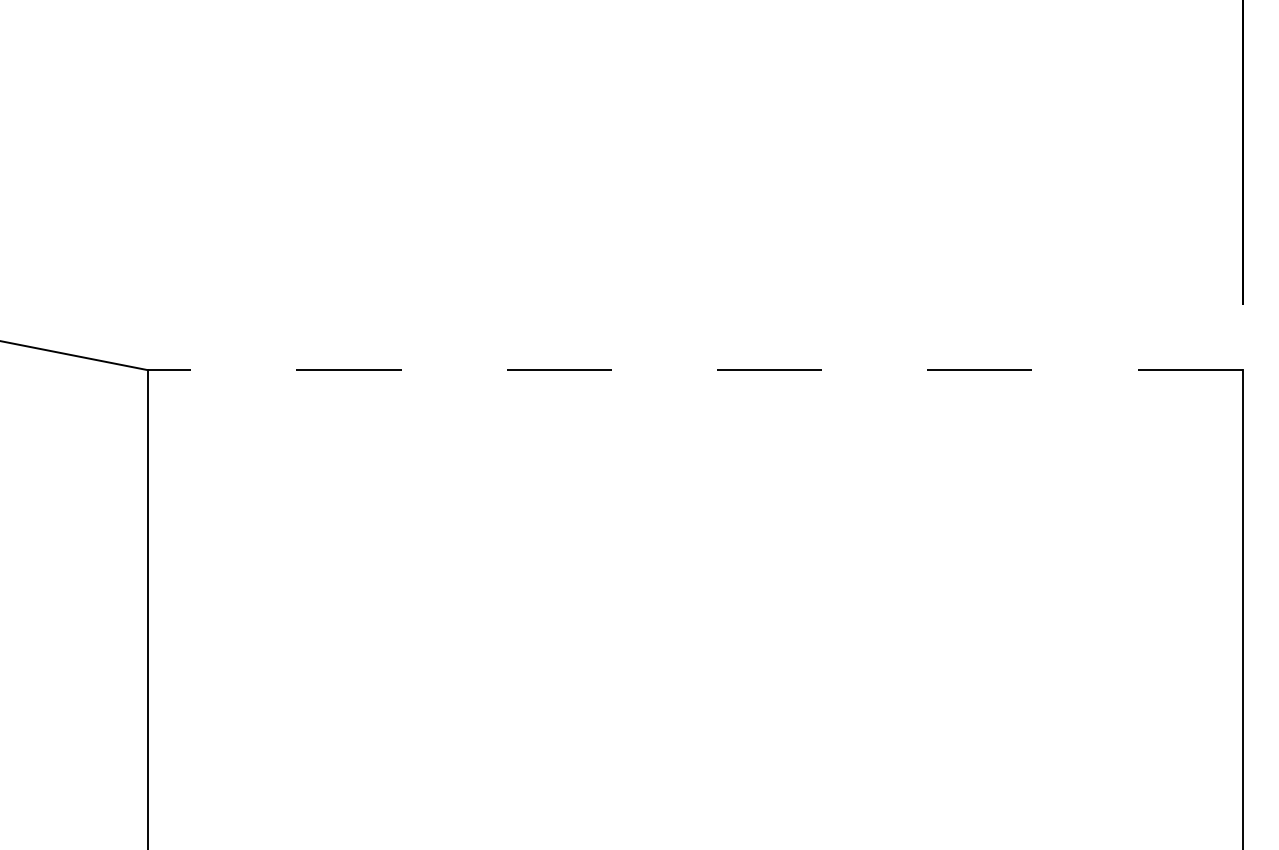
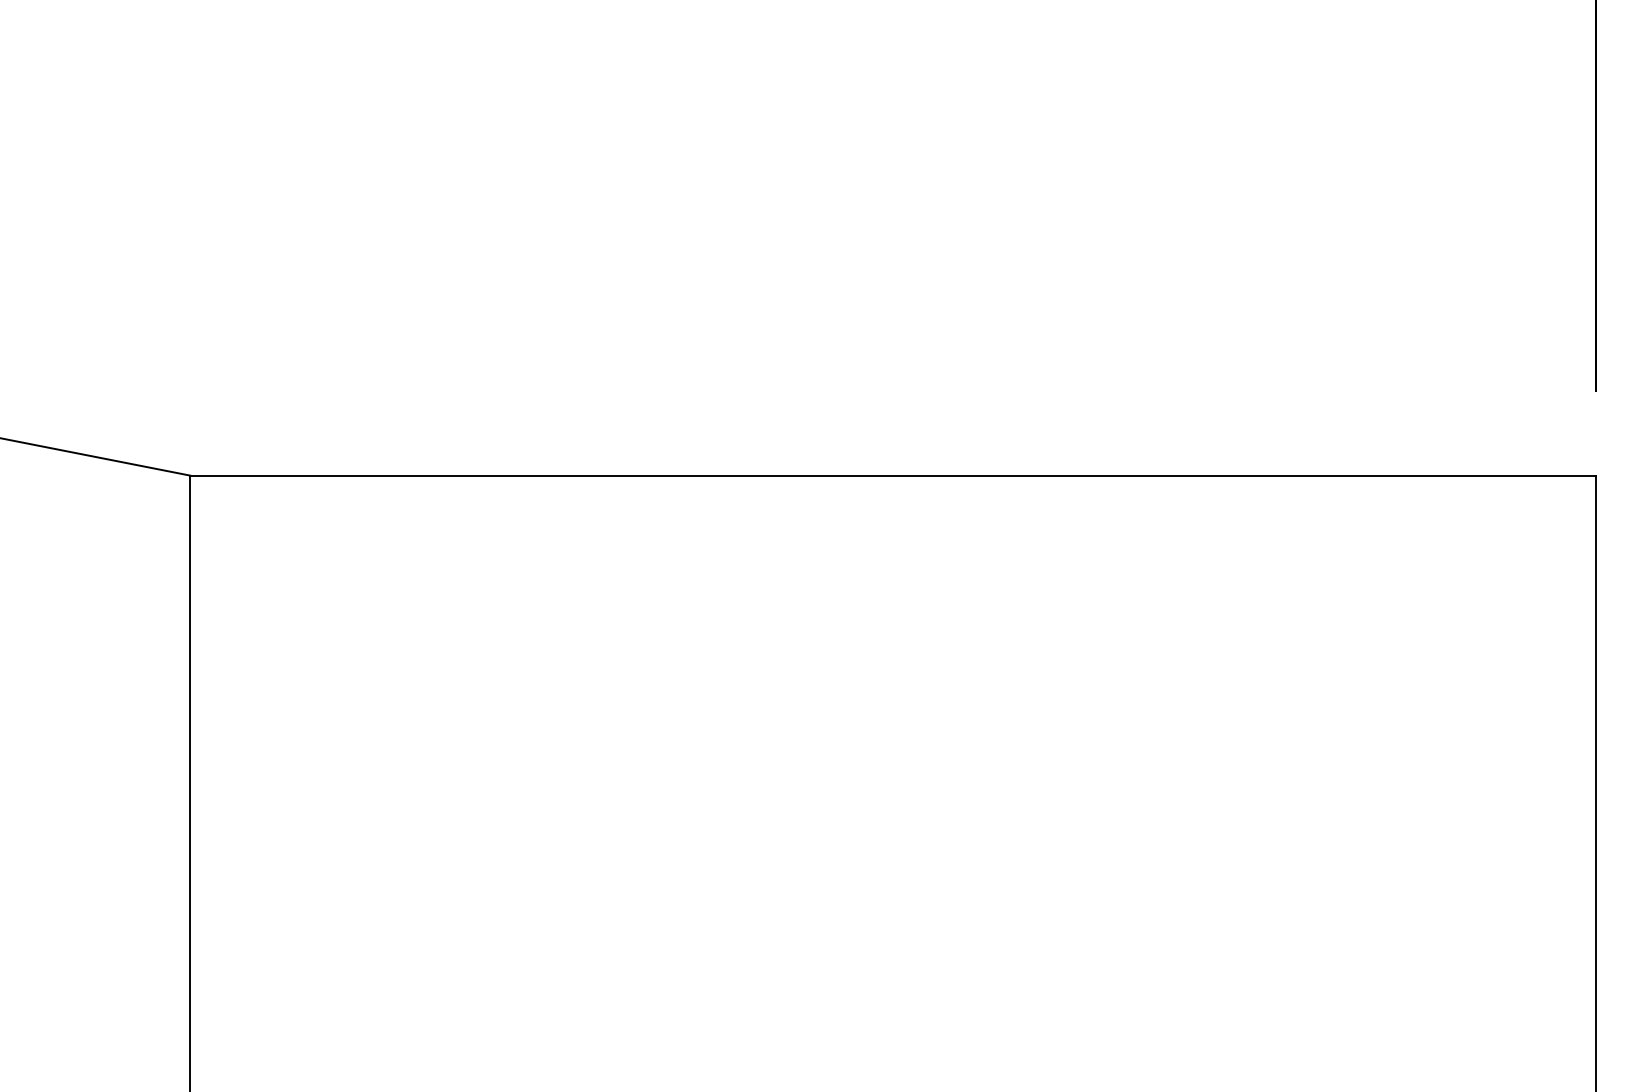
line: (694, 370) -> (892, 475), dashed -> solid

